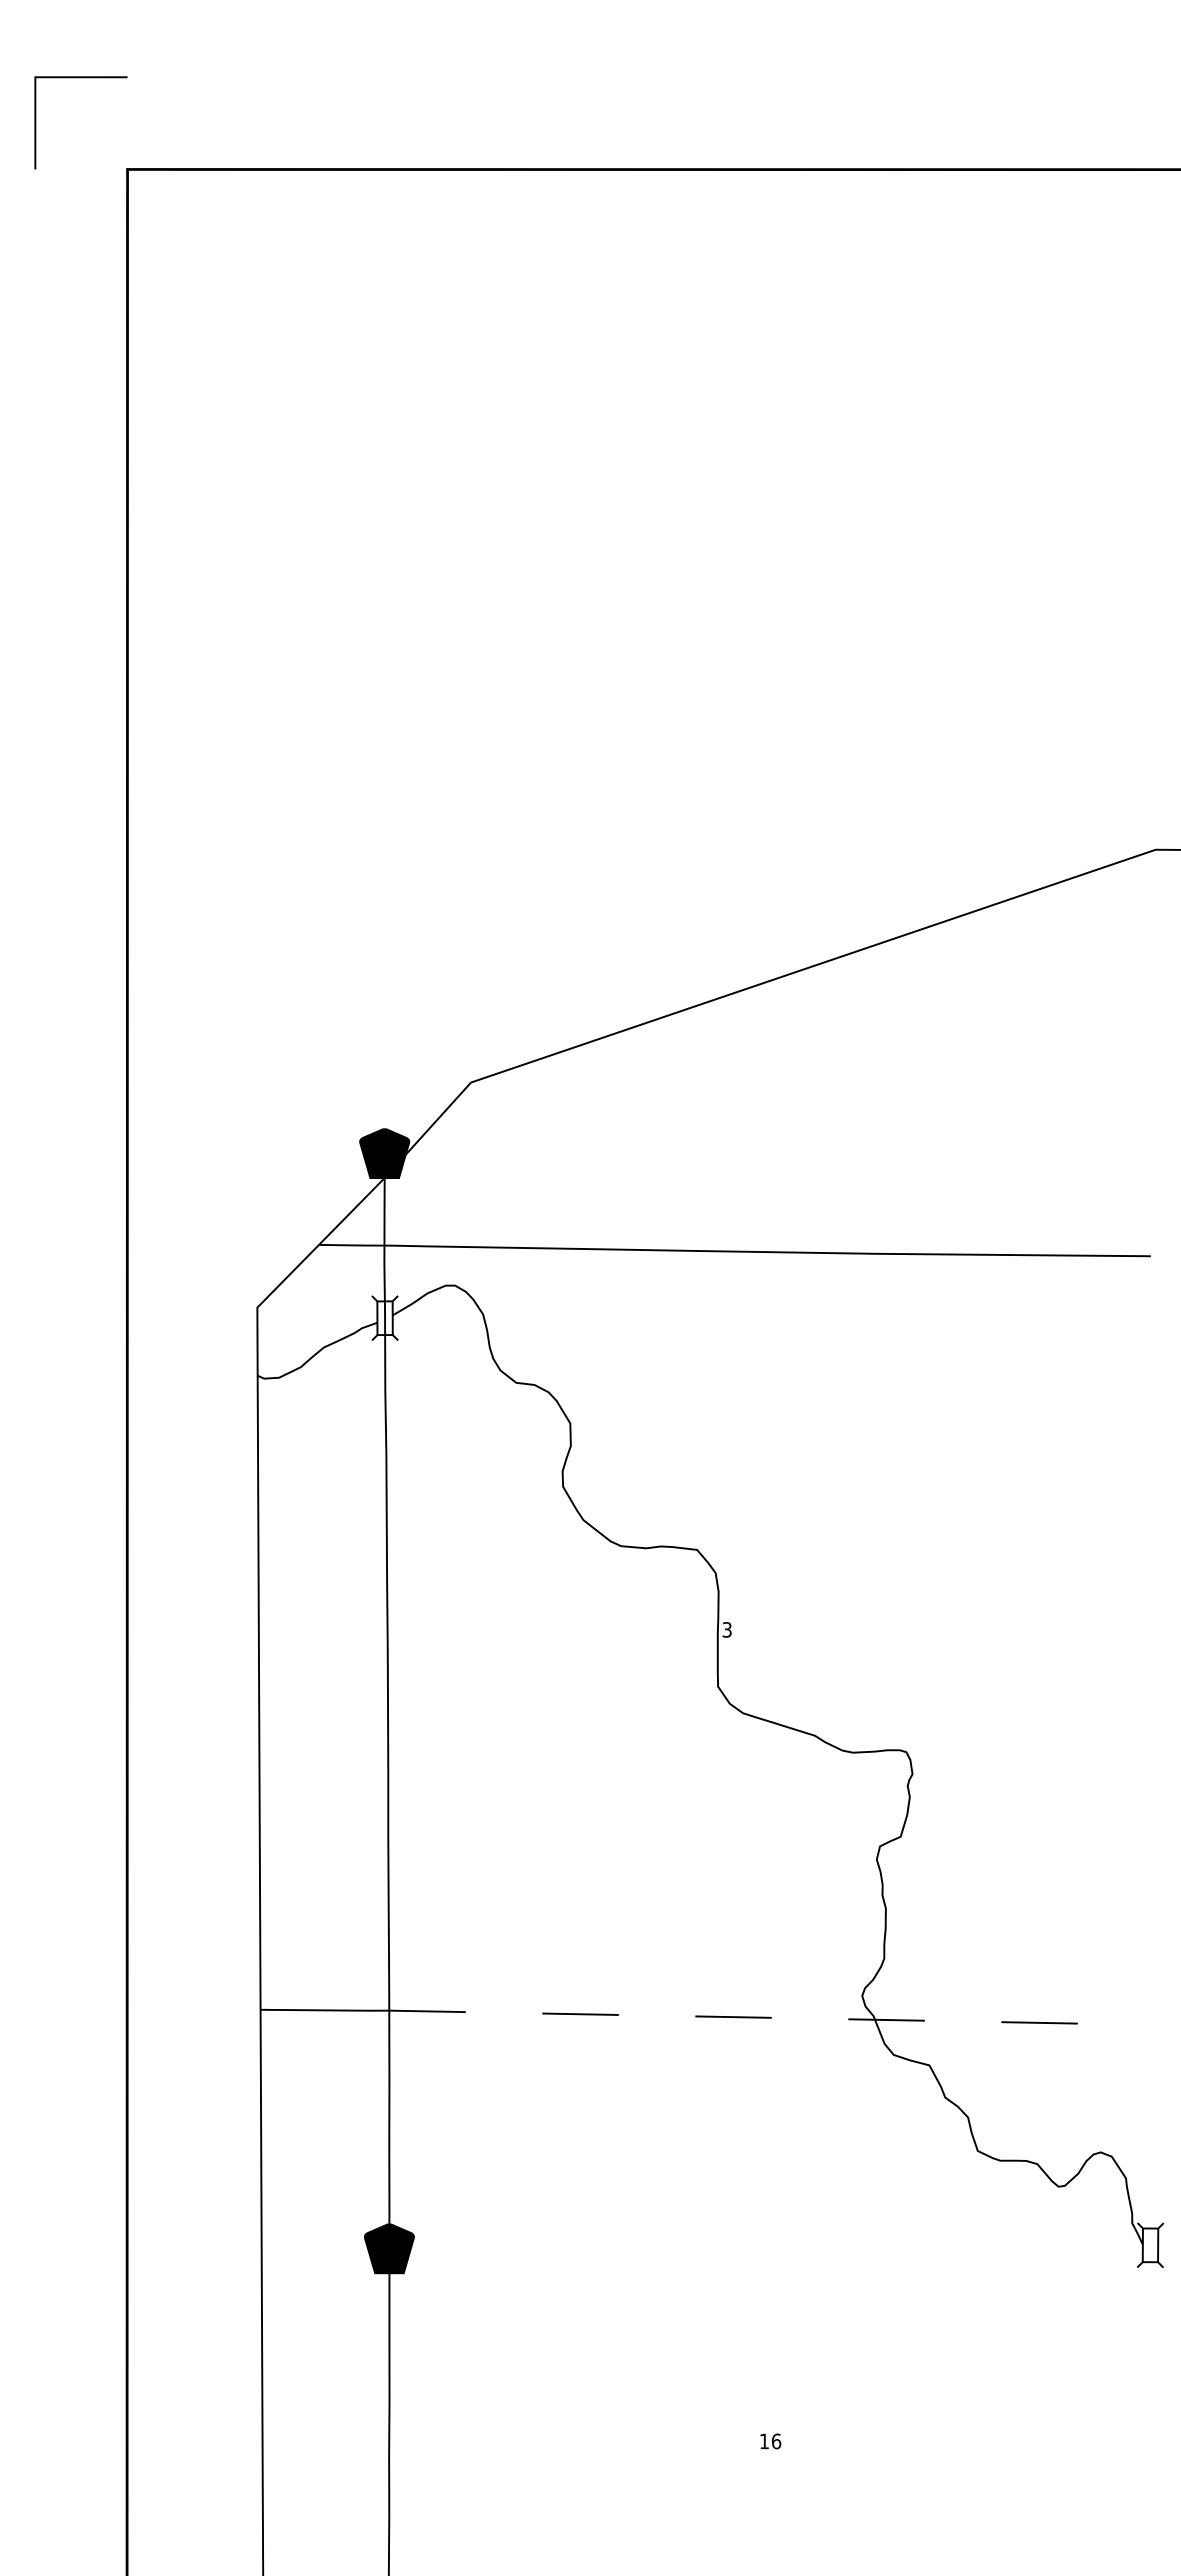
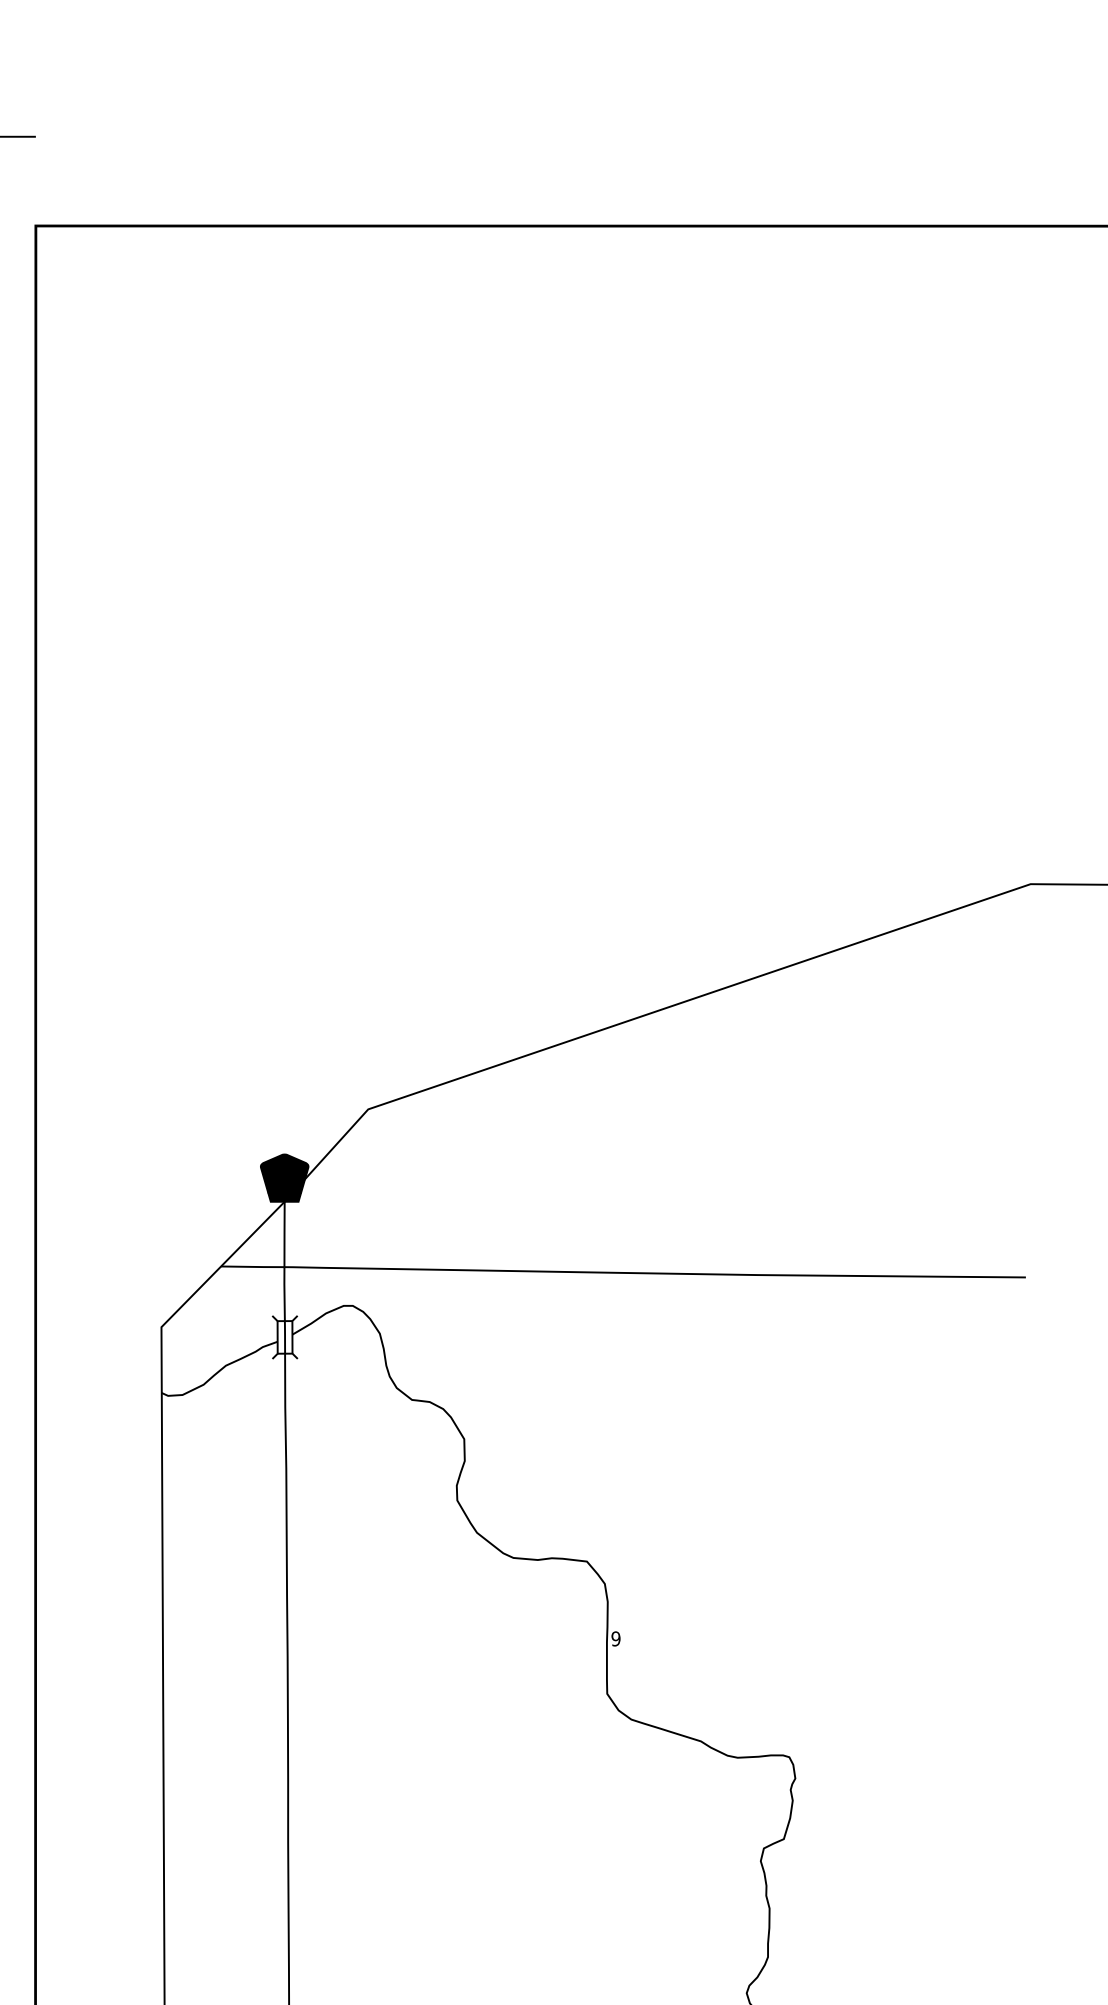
text: (726, 1629) -> (615, 1638), 3 -> 9

